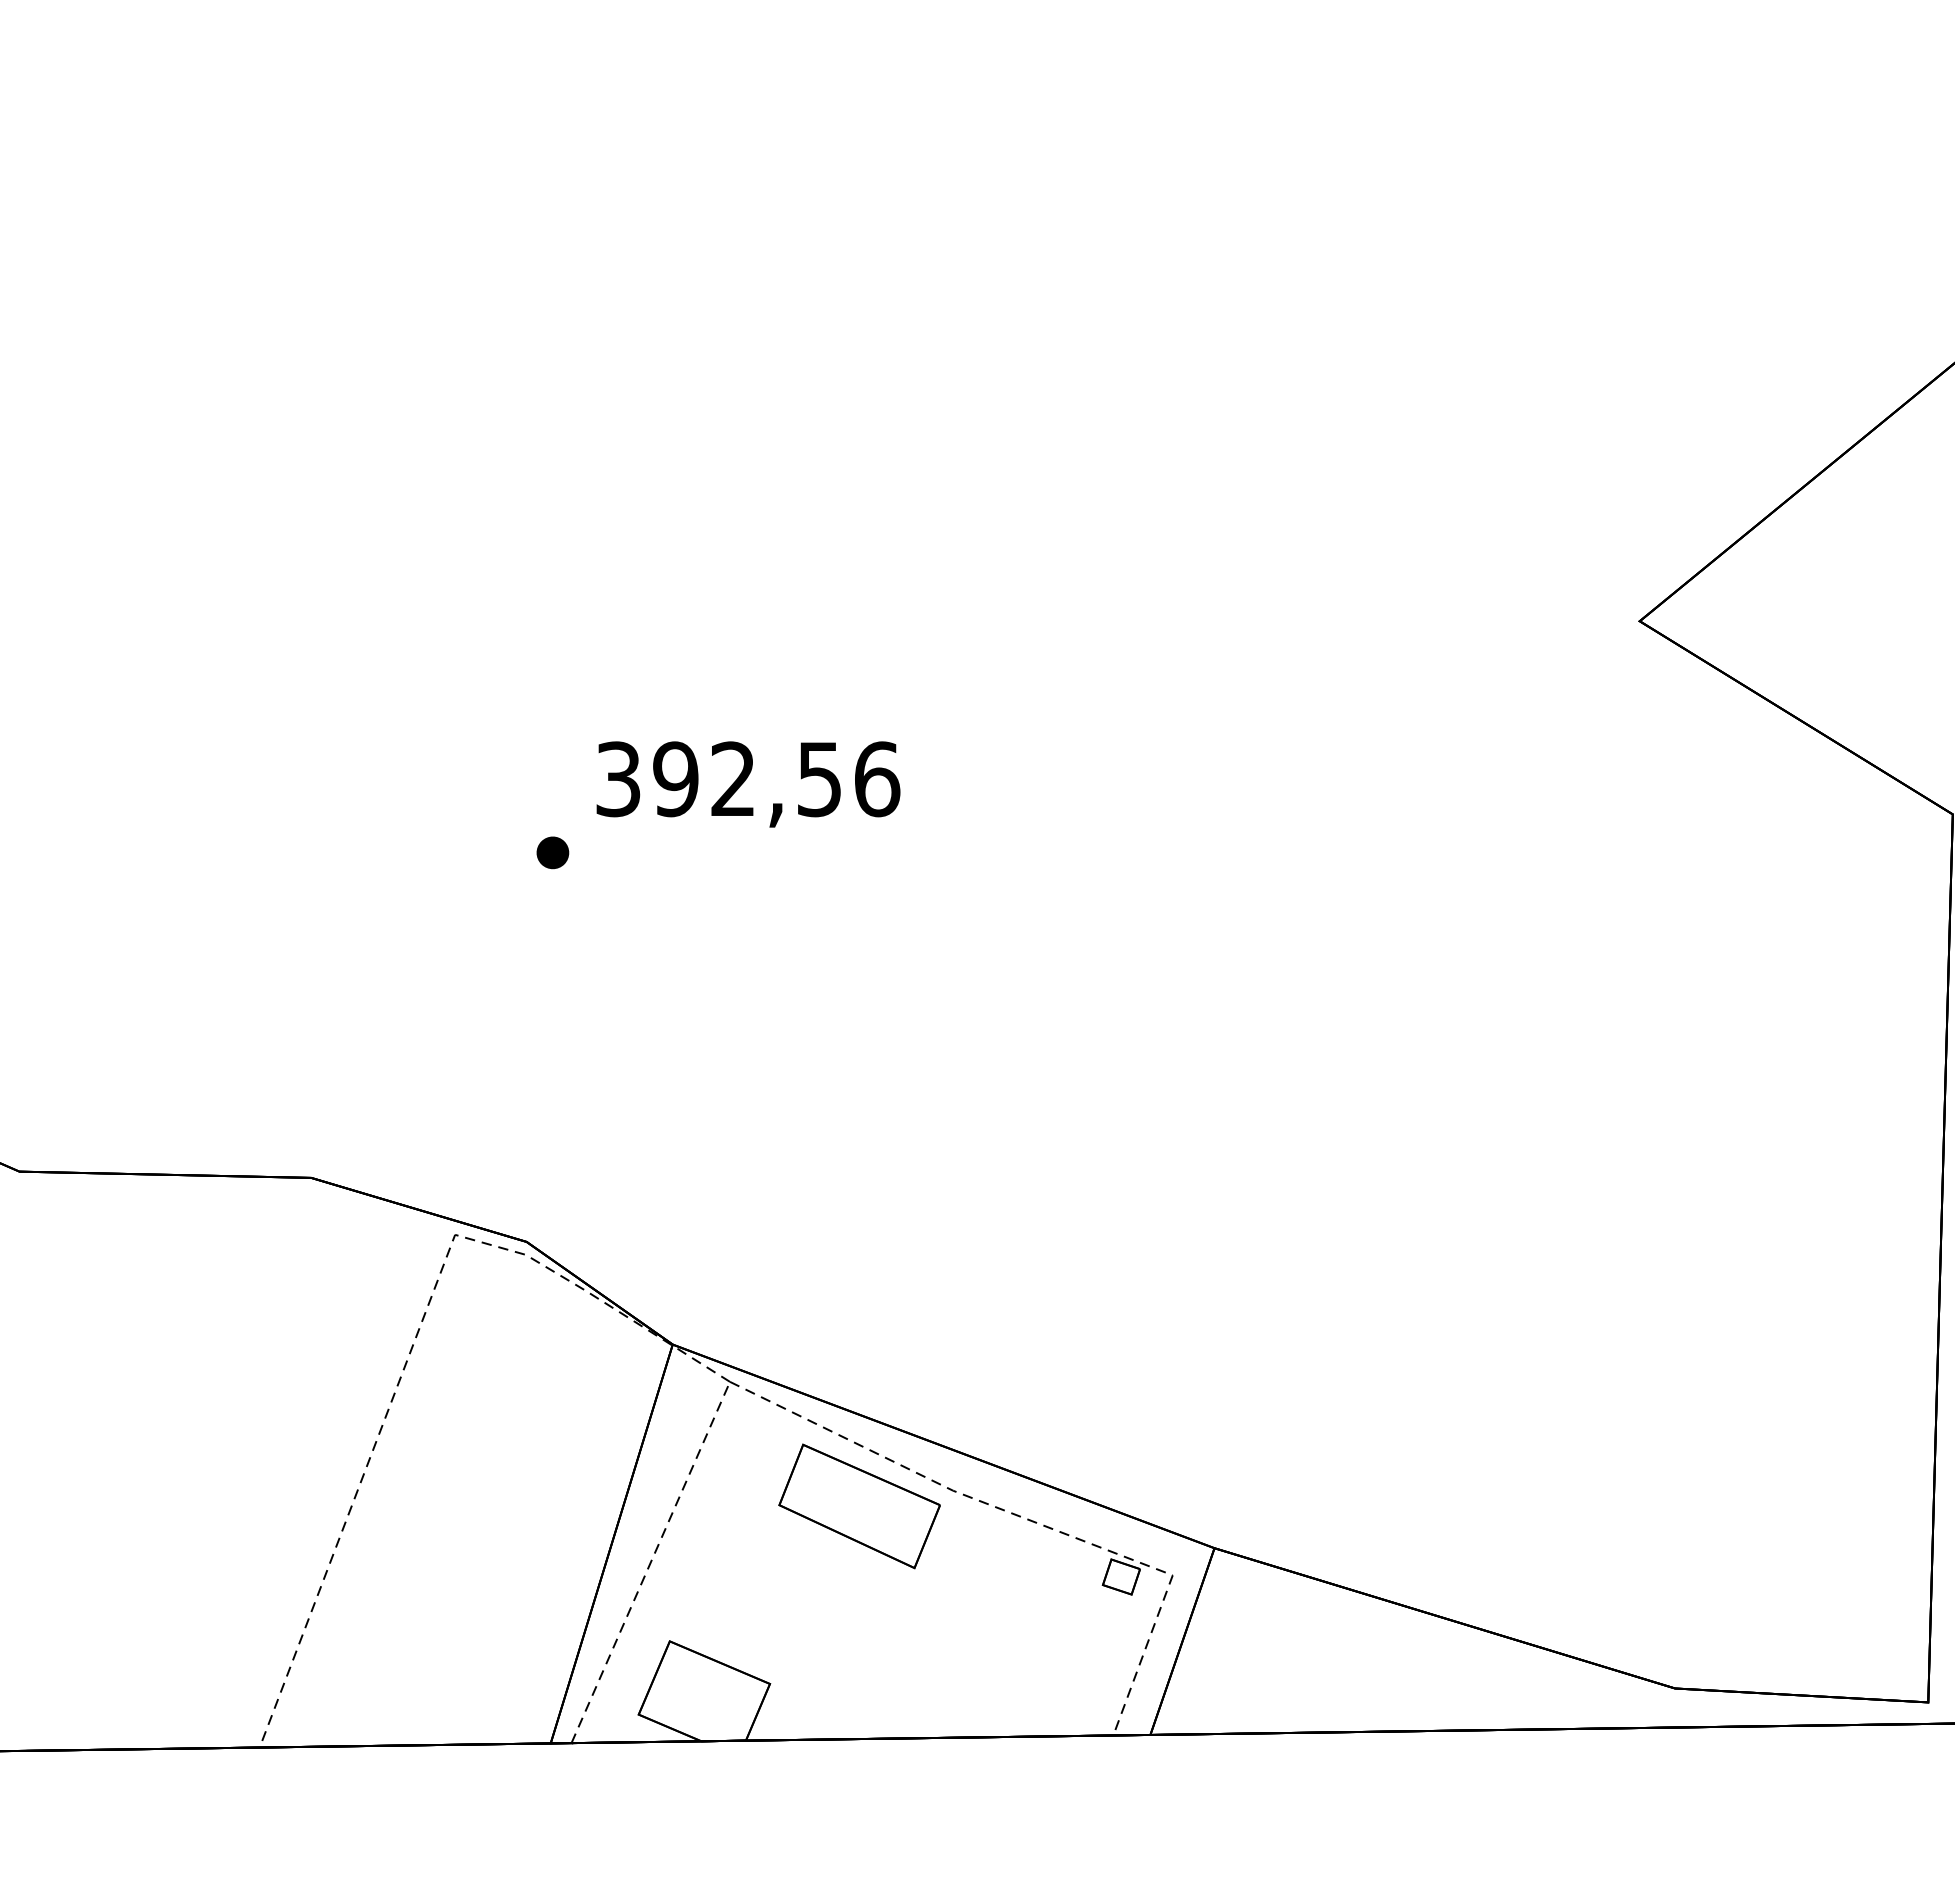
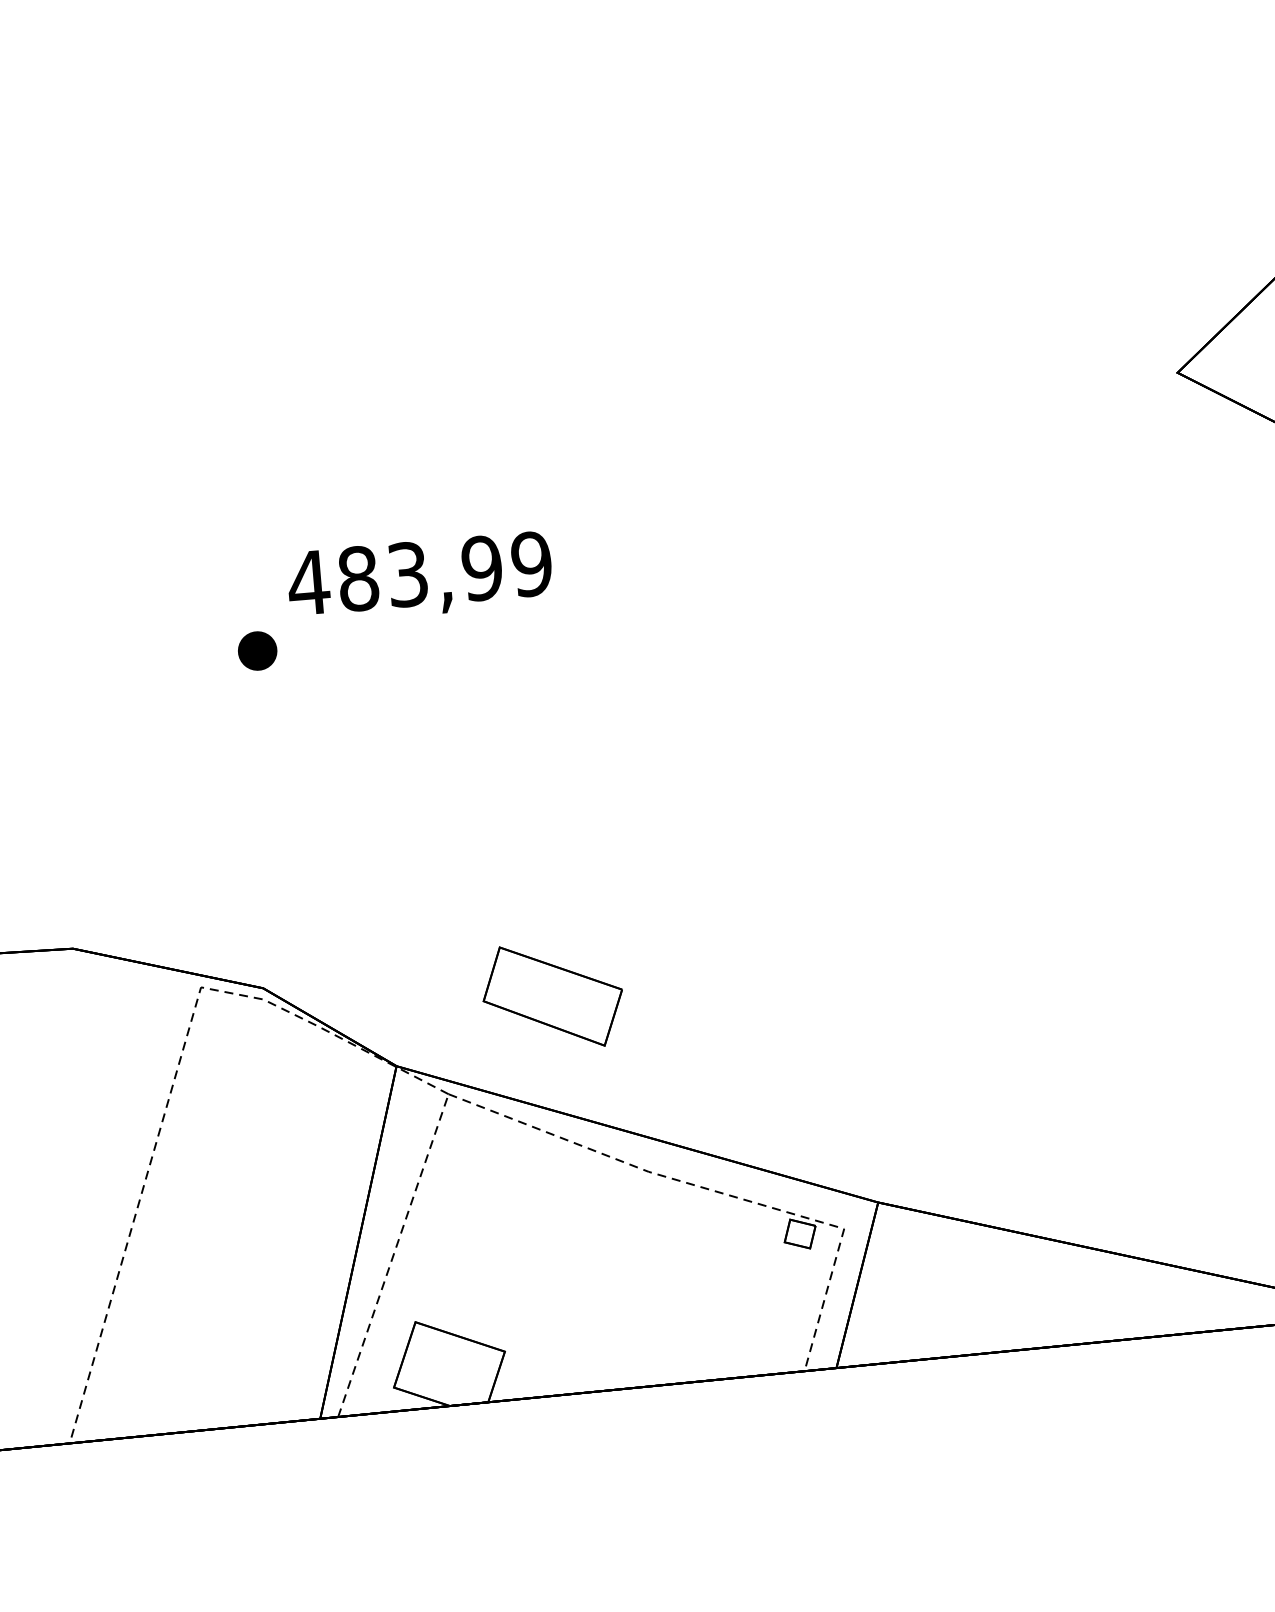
text: (747, 779) -> (420, 573), 392,56 -> 483,99
part: (552, 852) -> (257, 650), size x1.4
part: (859, 1506) -> (552, 996), moved

